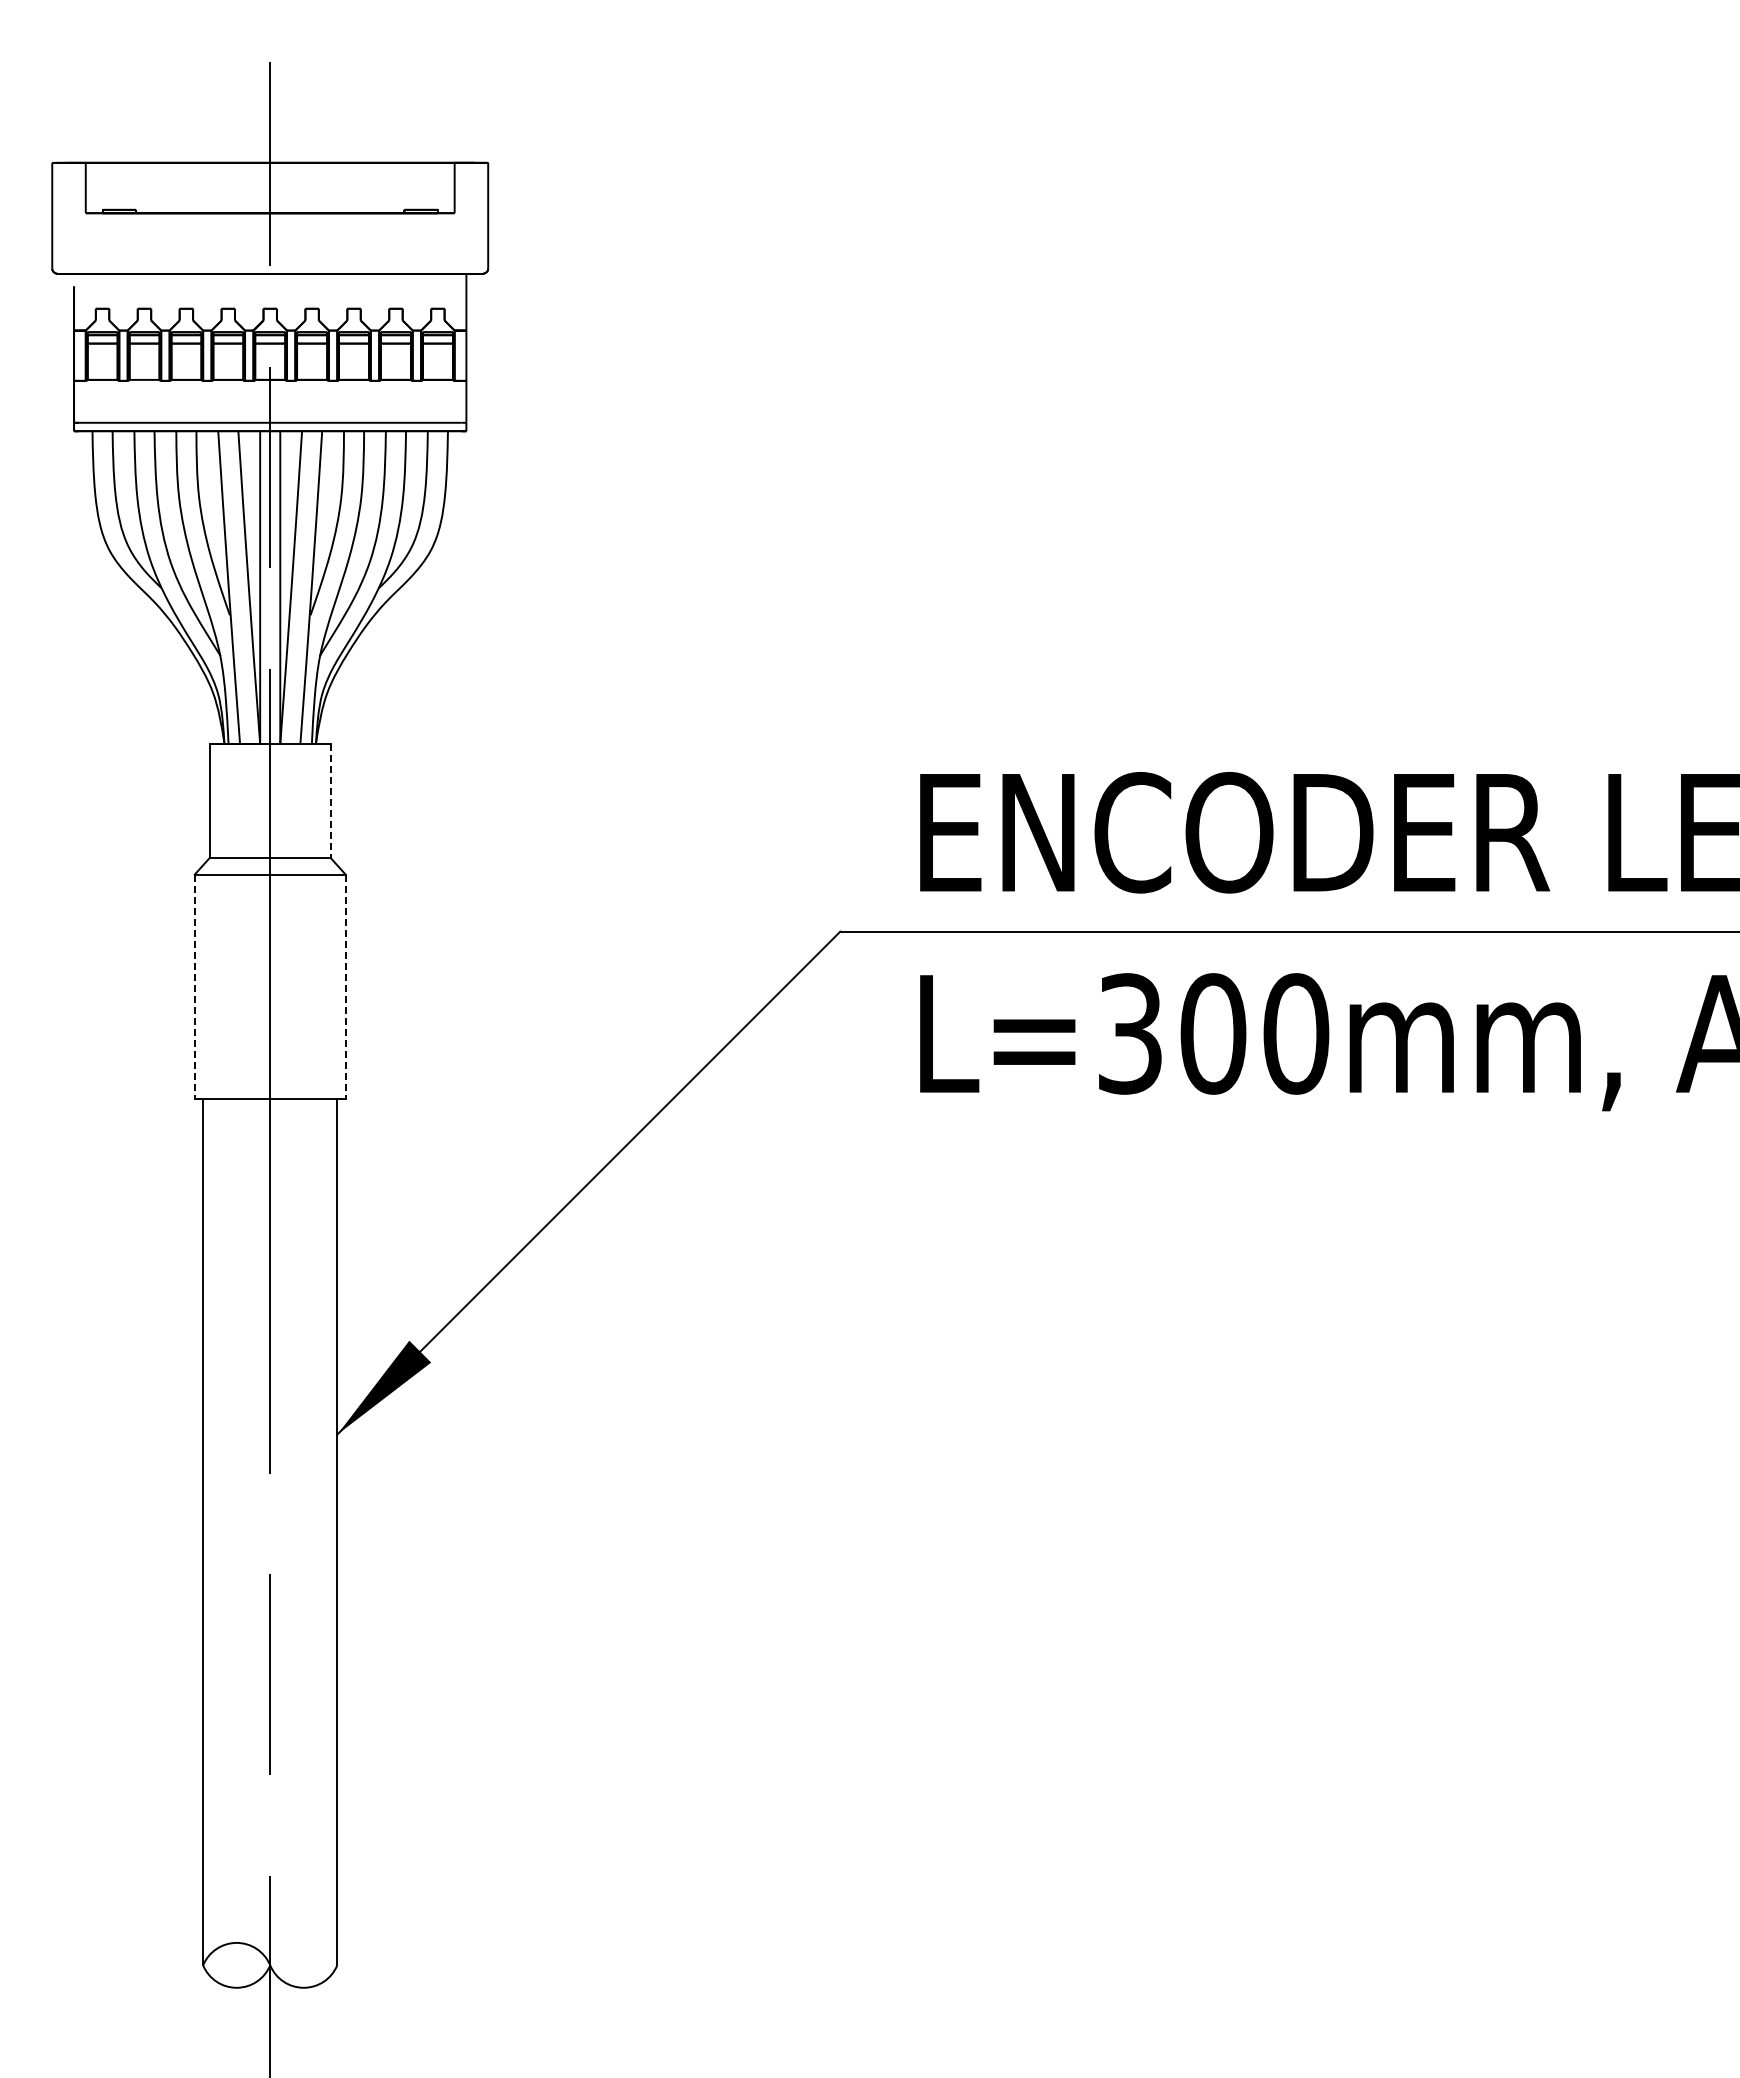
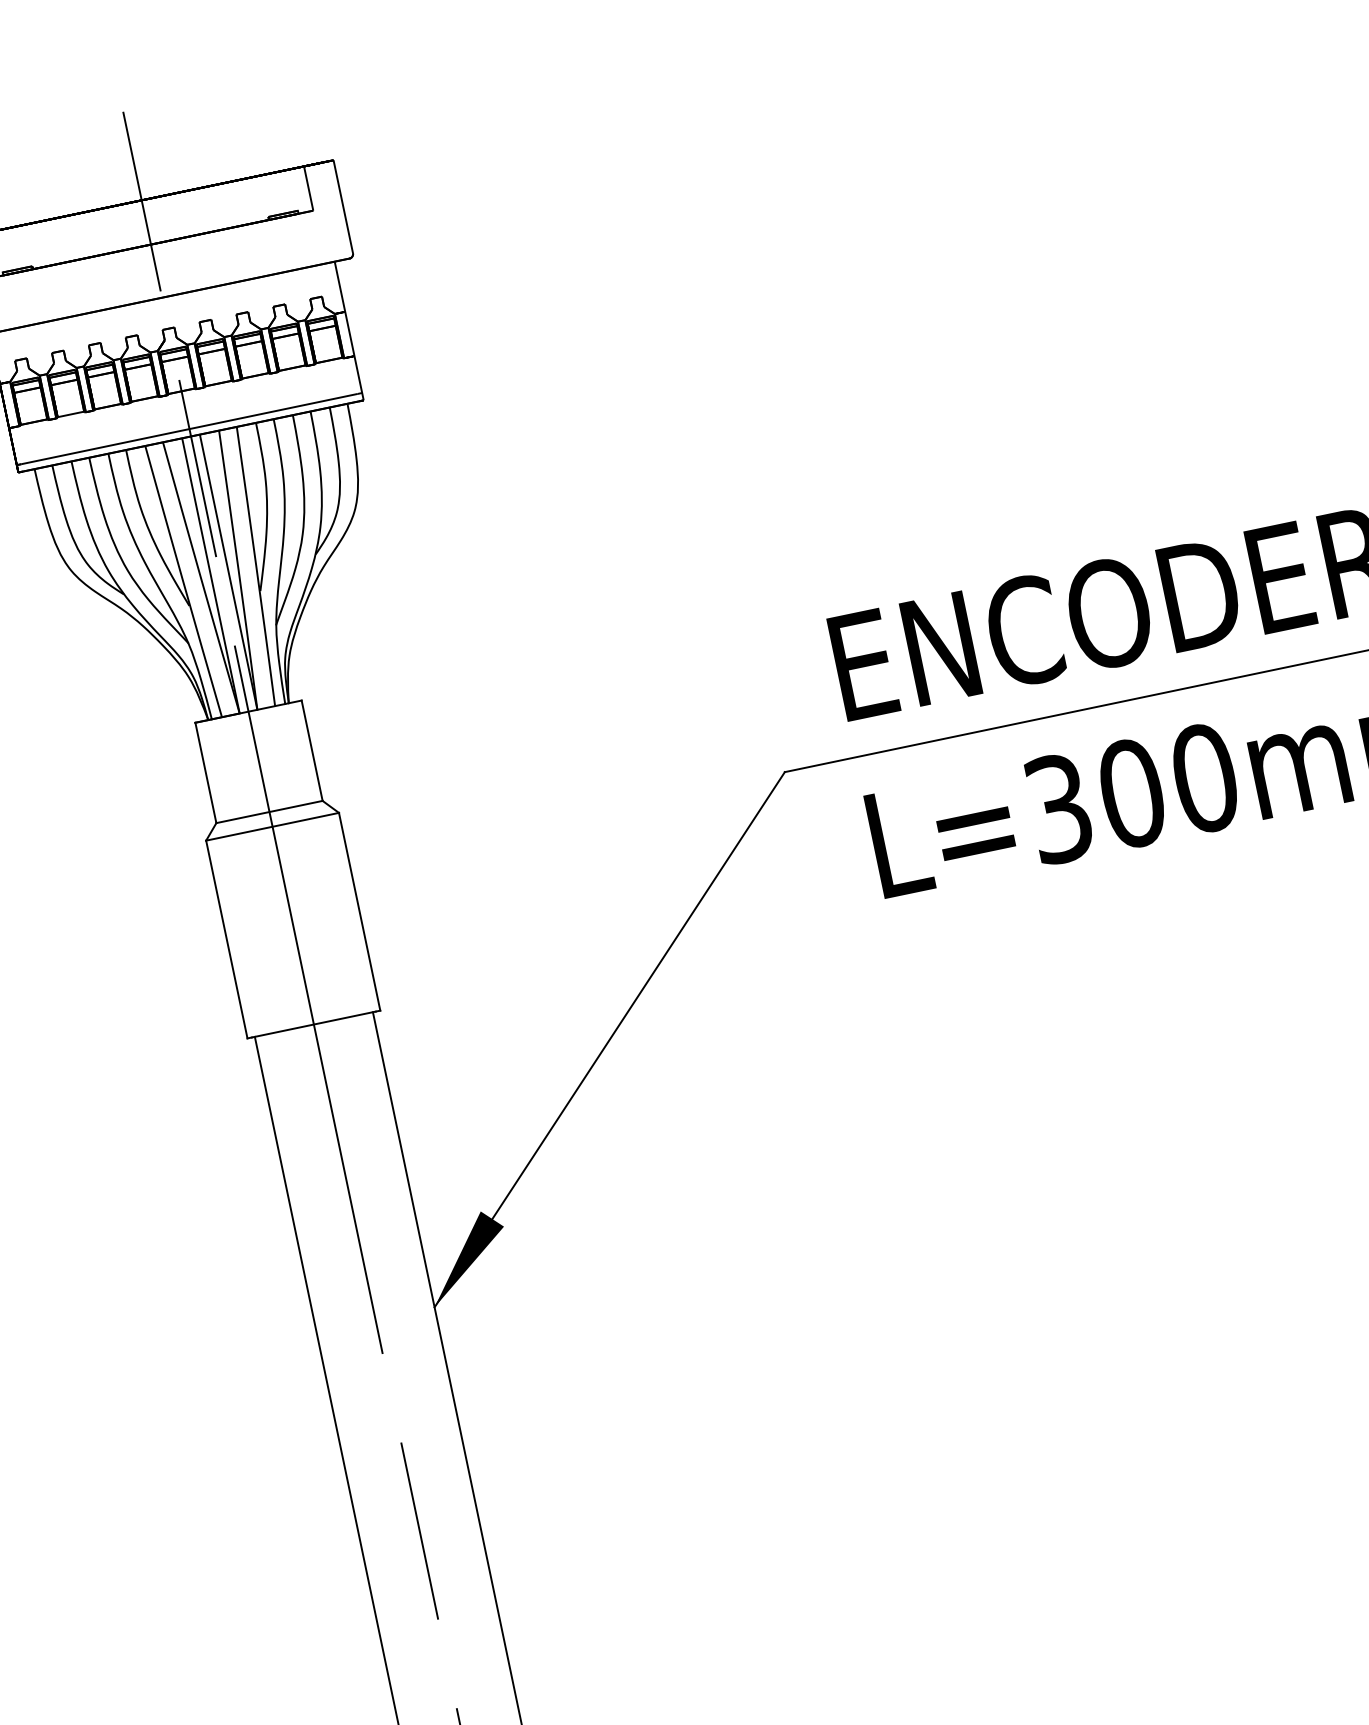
line: (330, 801) -> (312, 751), dashed -> solid
line: (194, 987) -> (226, 940), dashed -> solid
line: (345, 987) -> (359, 912), dashed -> solid

